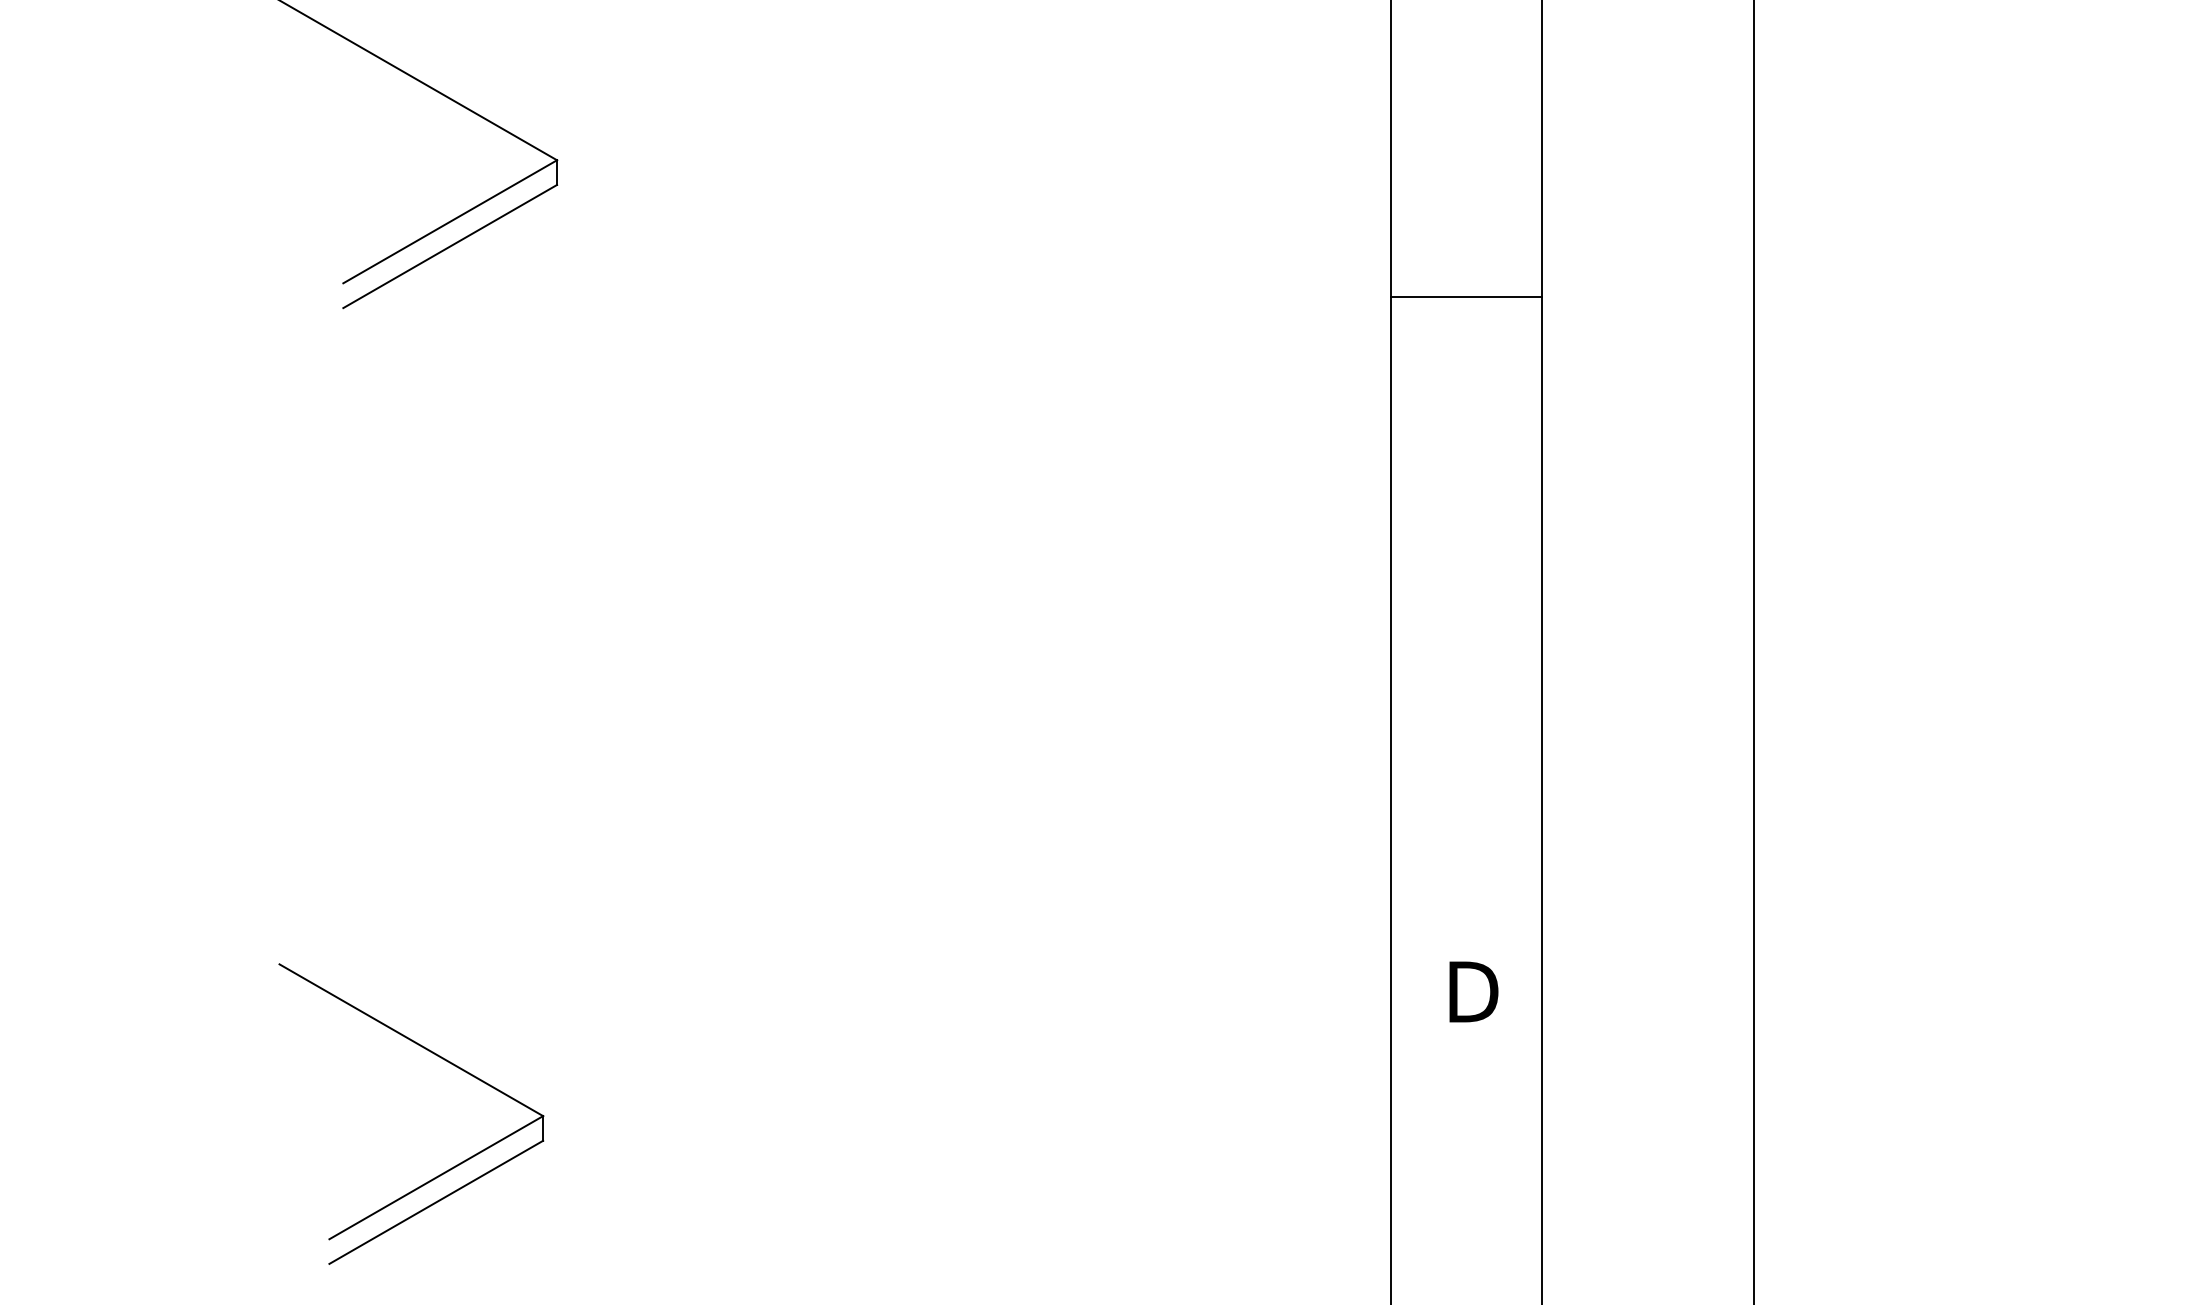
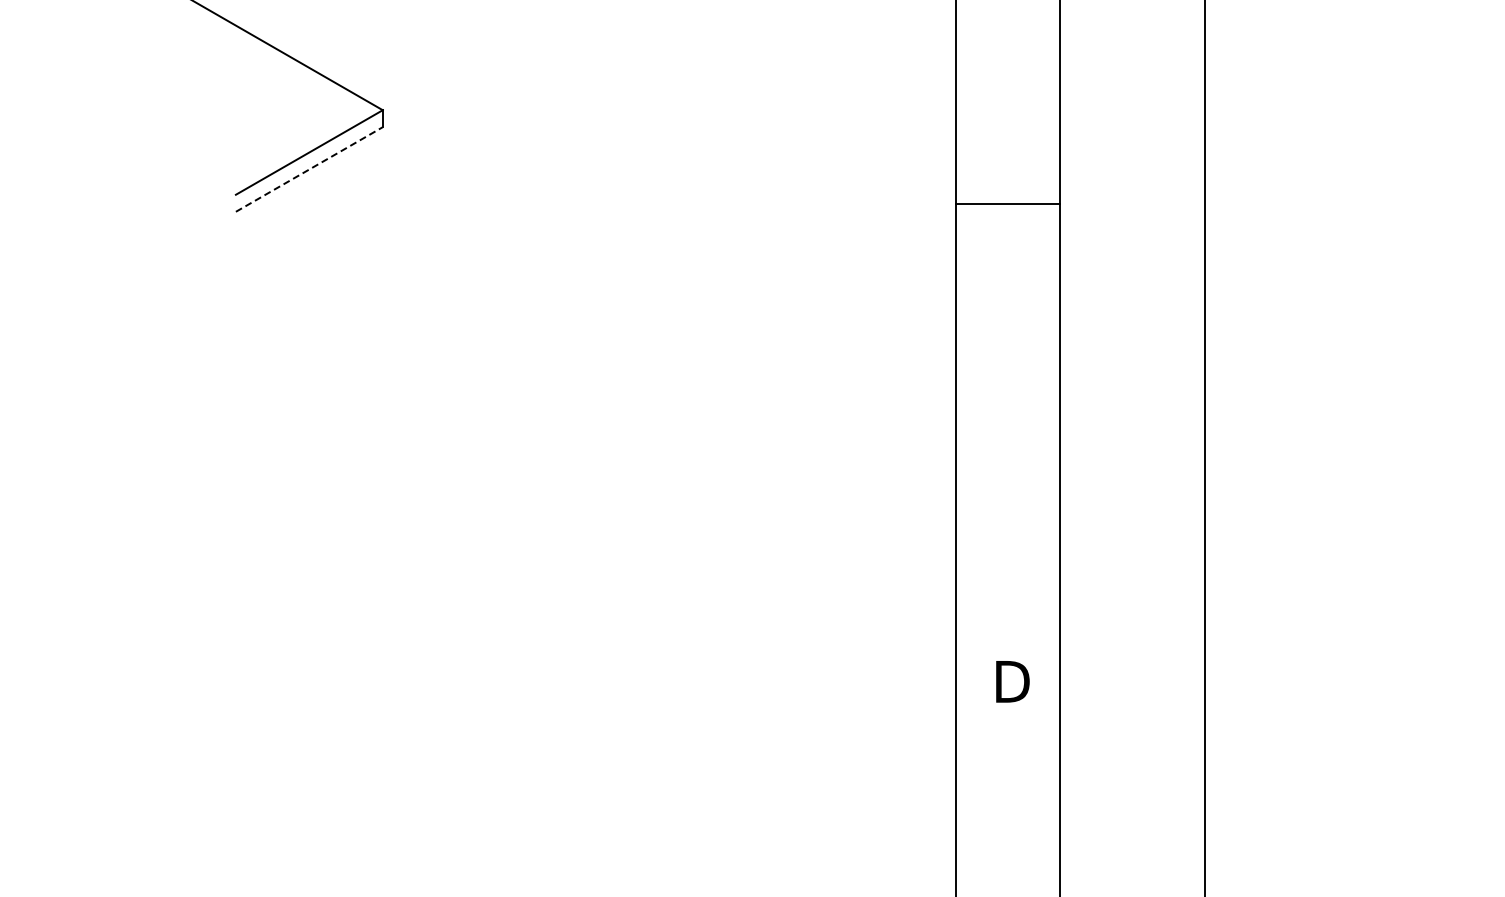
line: (450, 246) -> (309, 169), solid -> dashed
part: (444, 1061) -> (305, 729), removed

